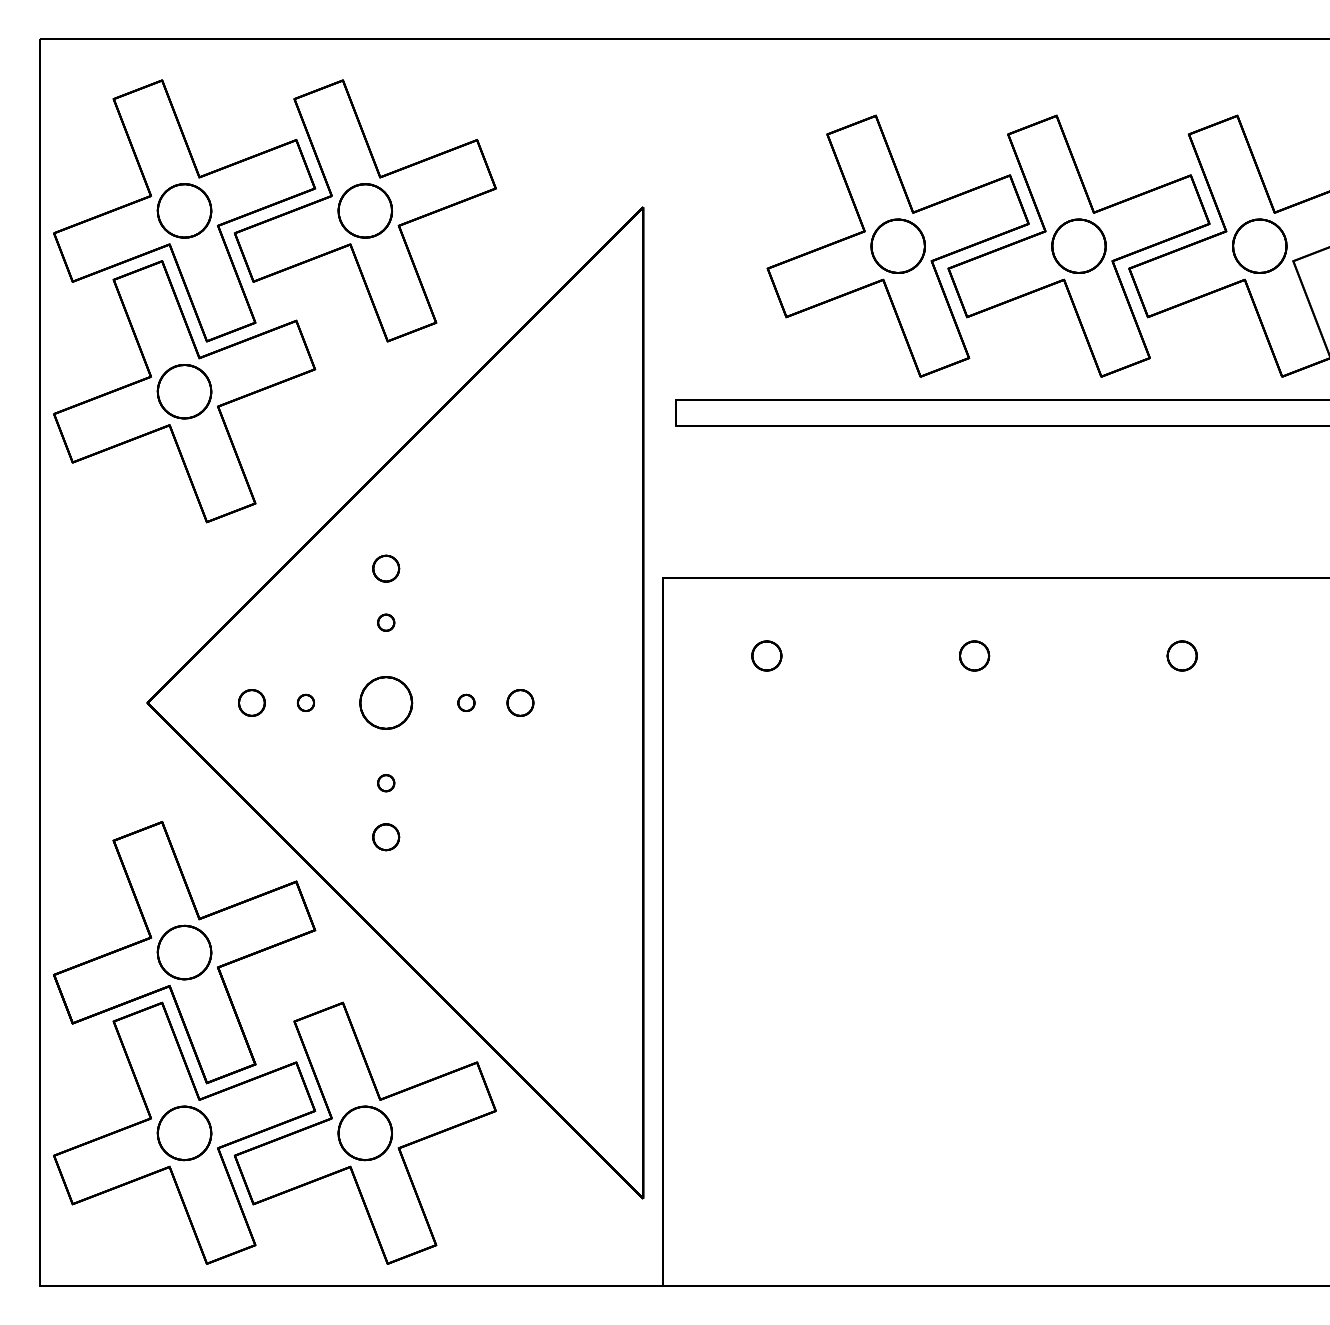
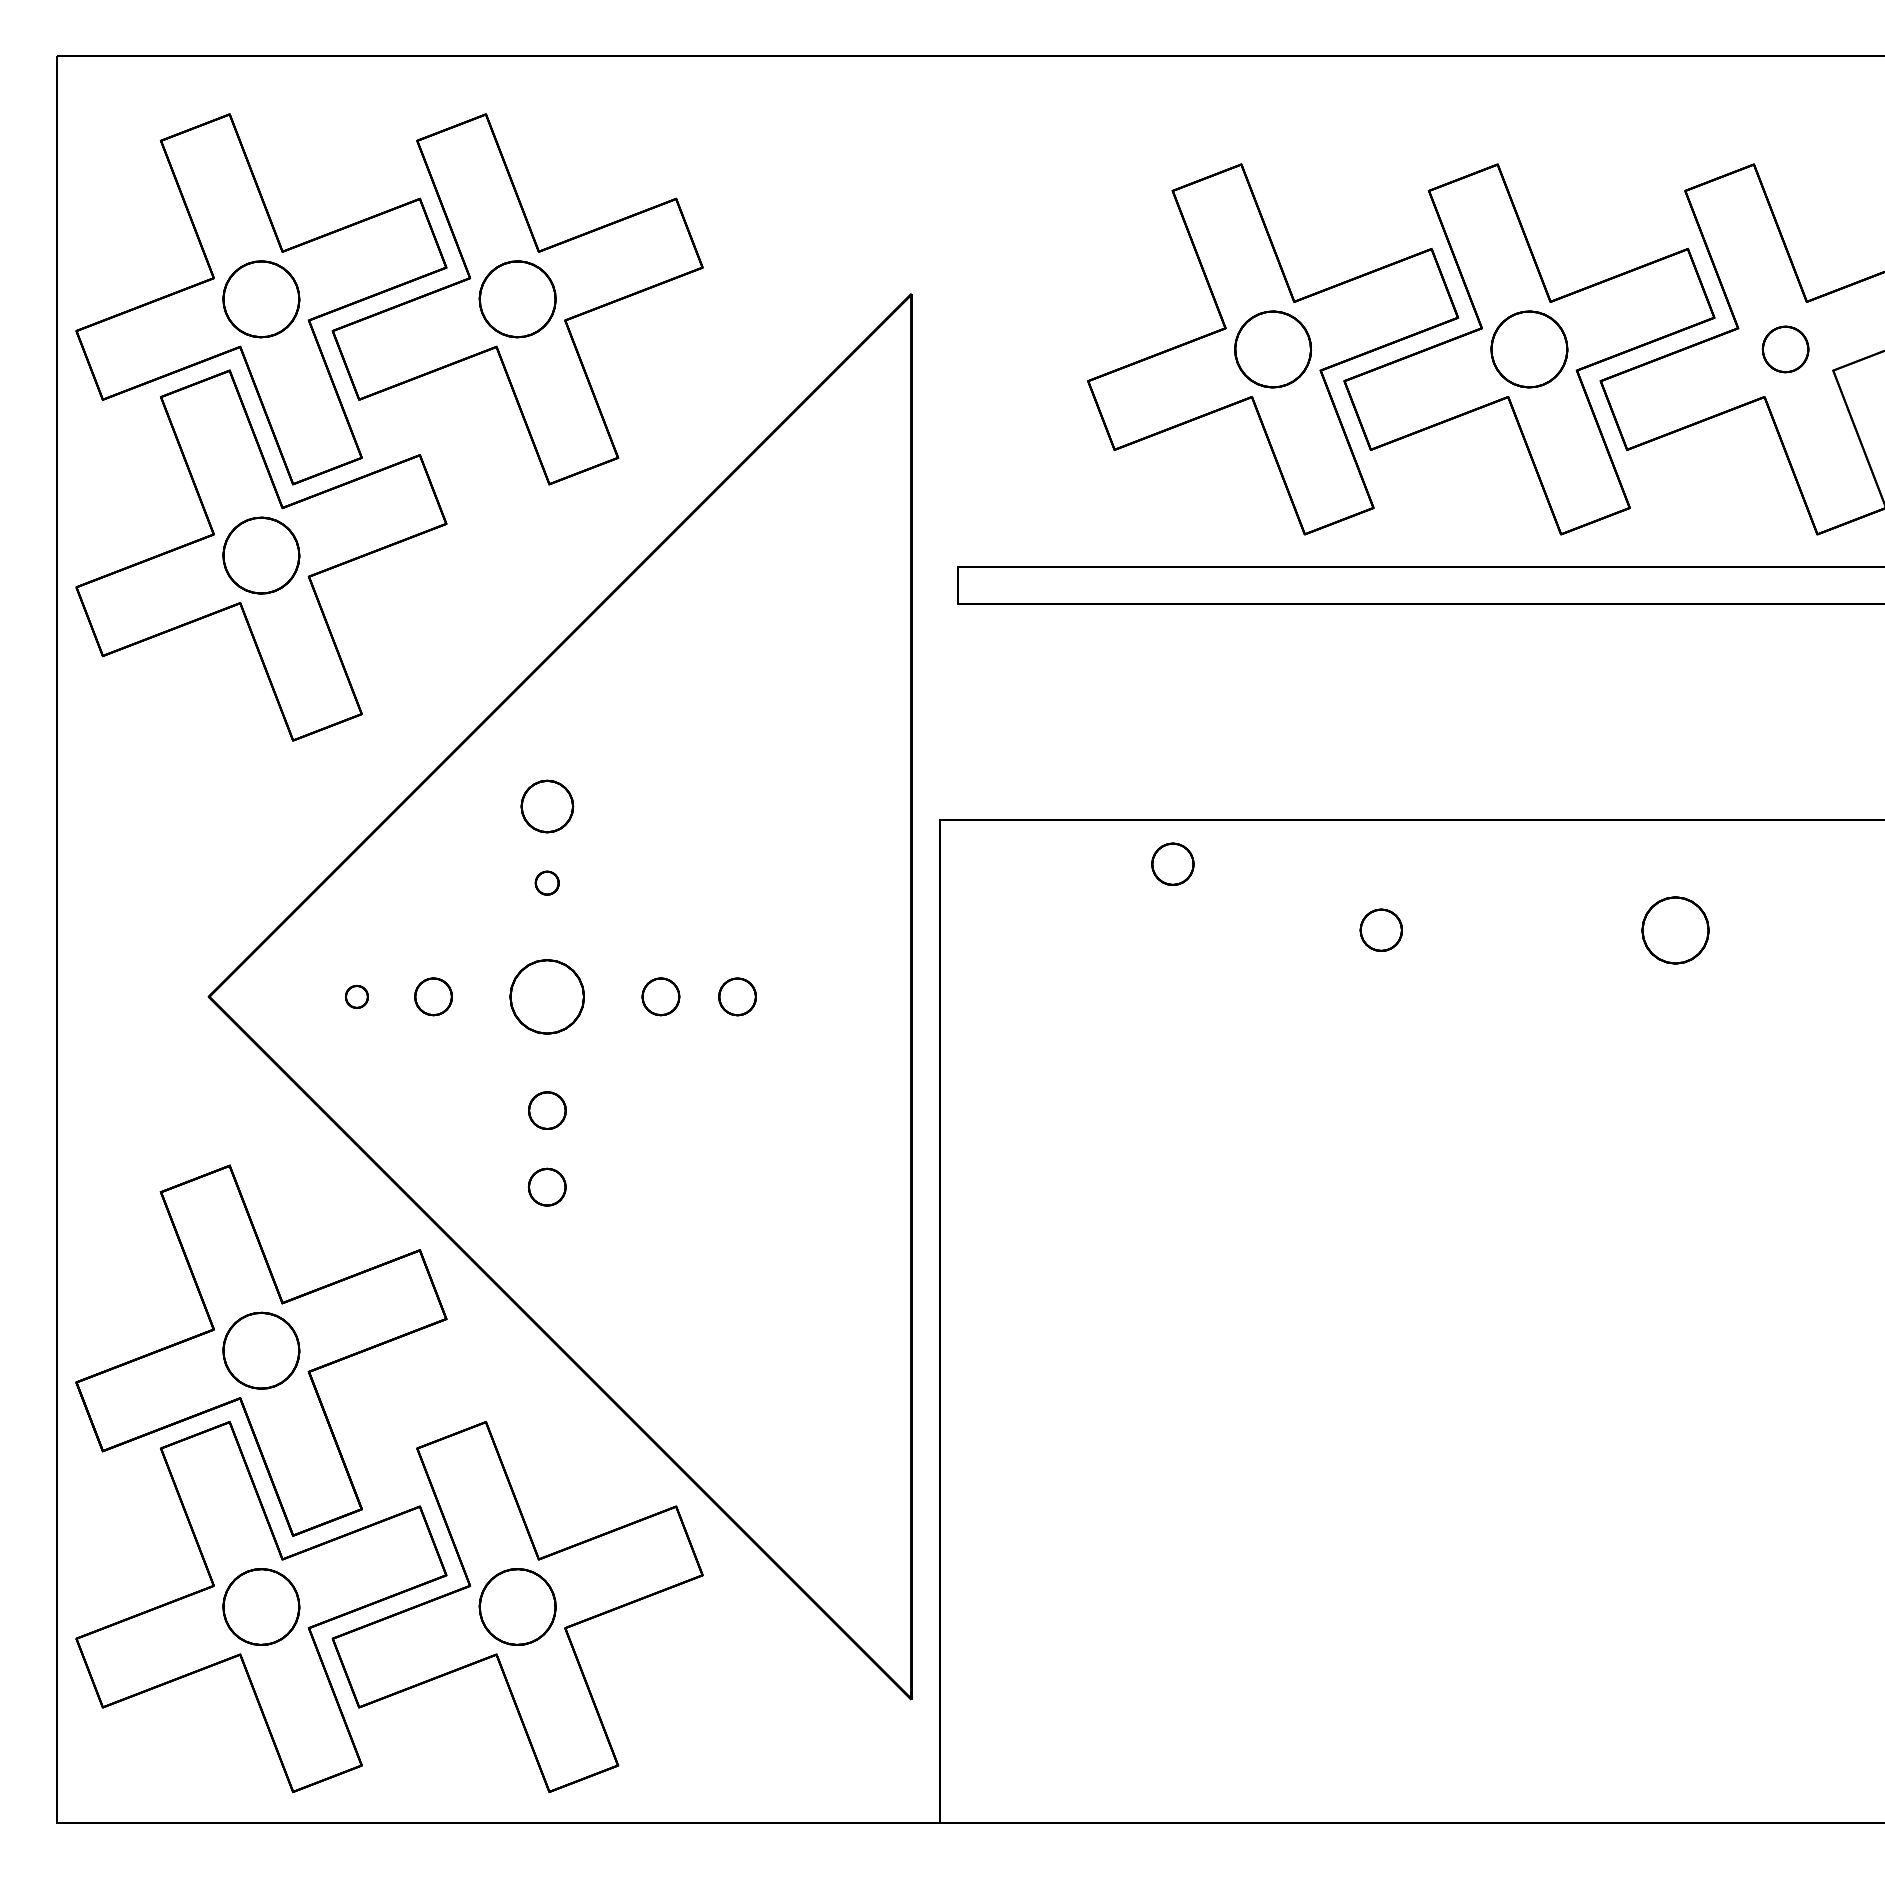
part: (1259, 246) -> (1785, 349), size x0.6
part: (385, 568) -> (546, 806), size x1.4
part: (766, 655) -> (1172, 863), moved
part: (1182, 655) -> (1675, 929), size x1.6
part: (251, 702) -> (356, 996), size x0.6
part: (305, 702) -> (433, 996), size x1.6
part: (466, 702) -> (660, 996), size x1.6
part: (385, 783) -> (546, 1110), size x1.6

